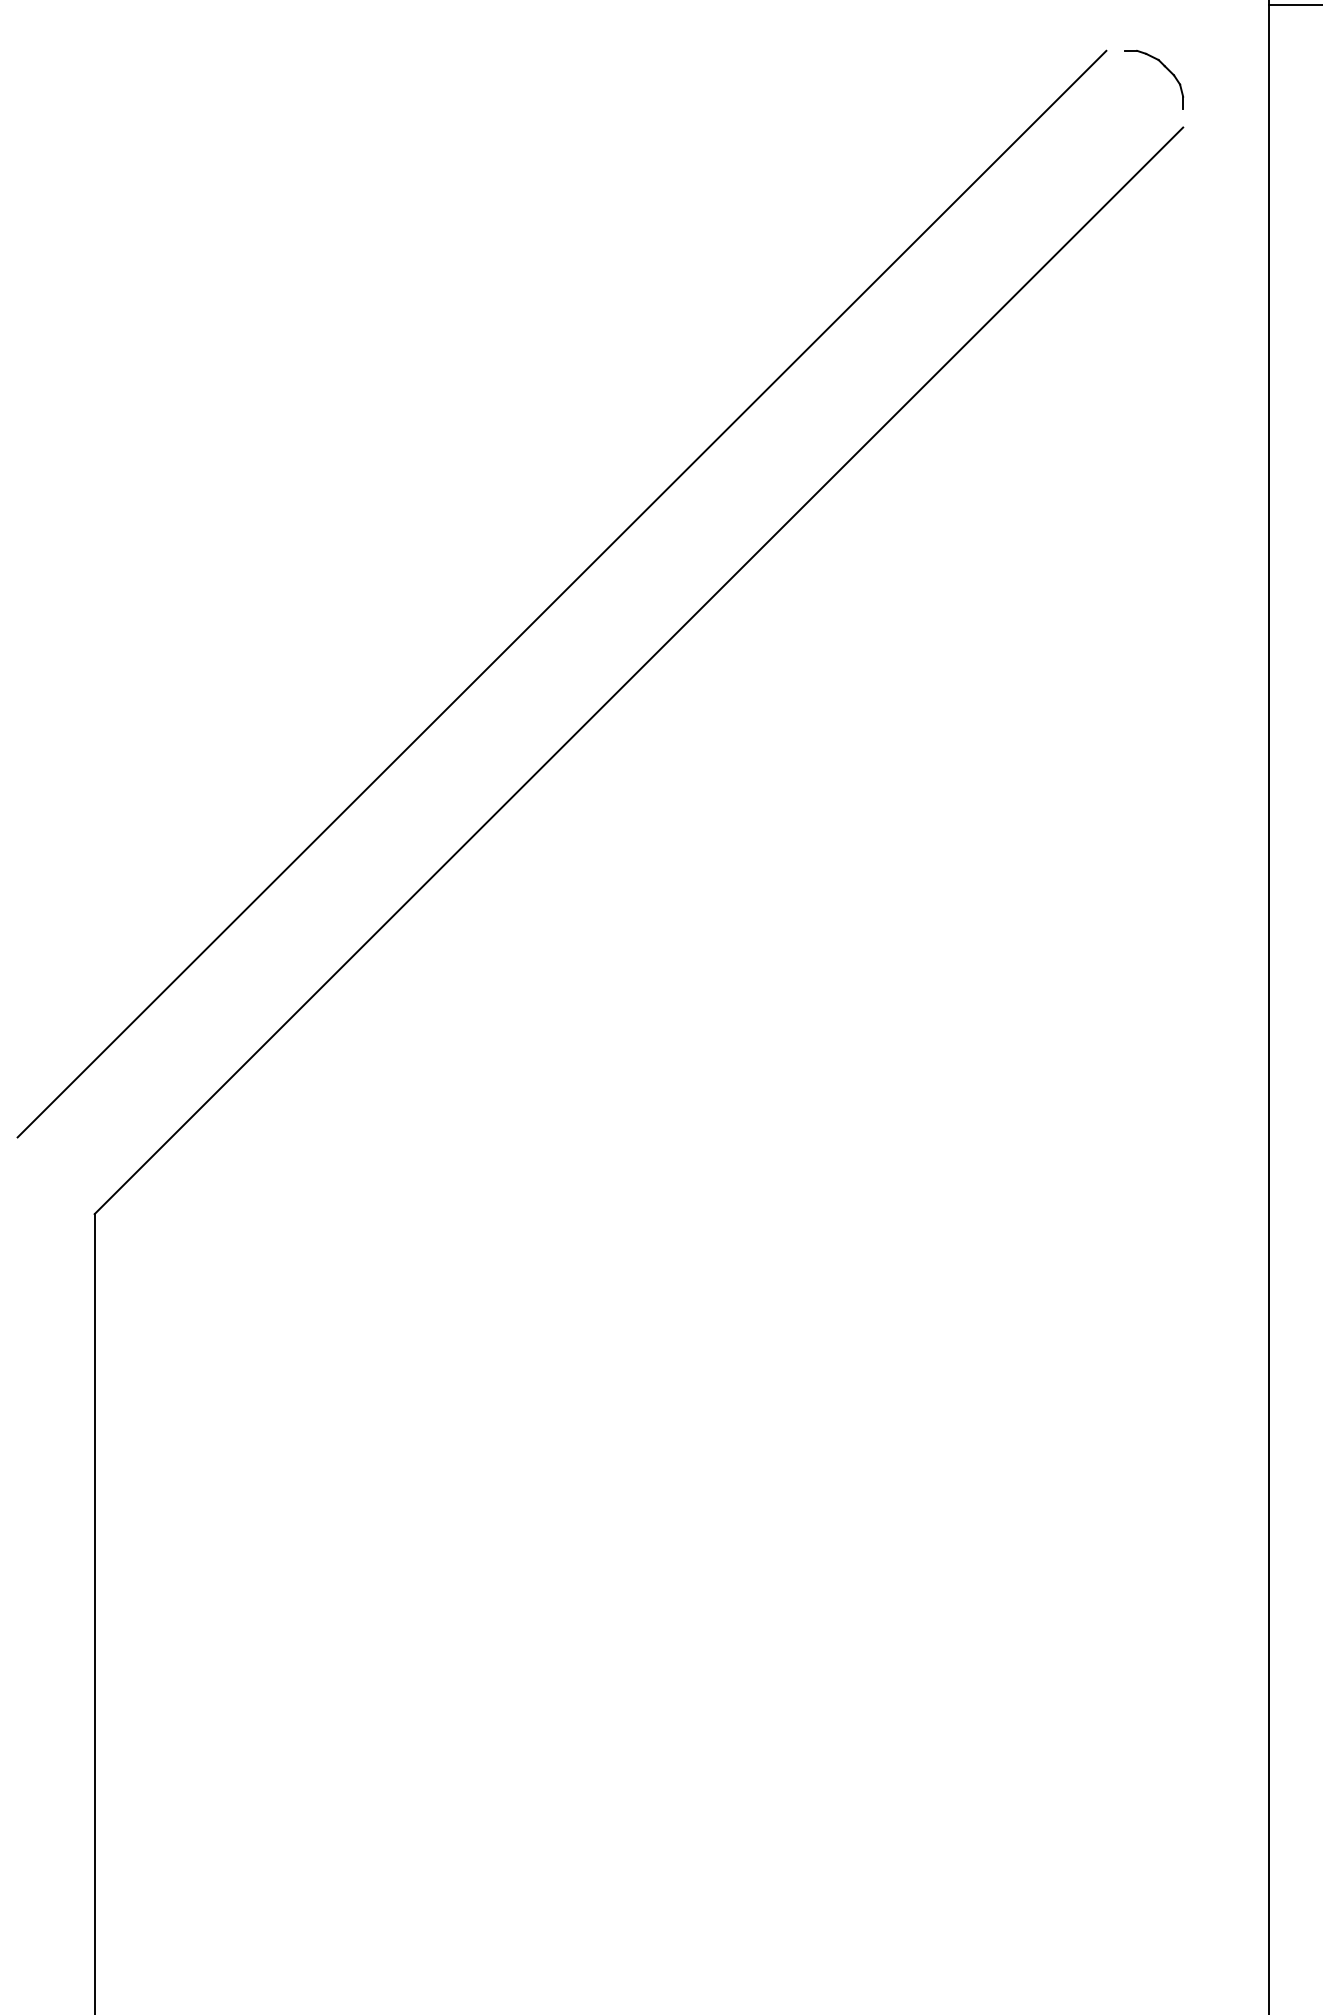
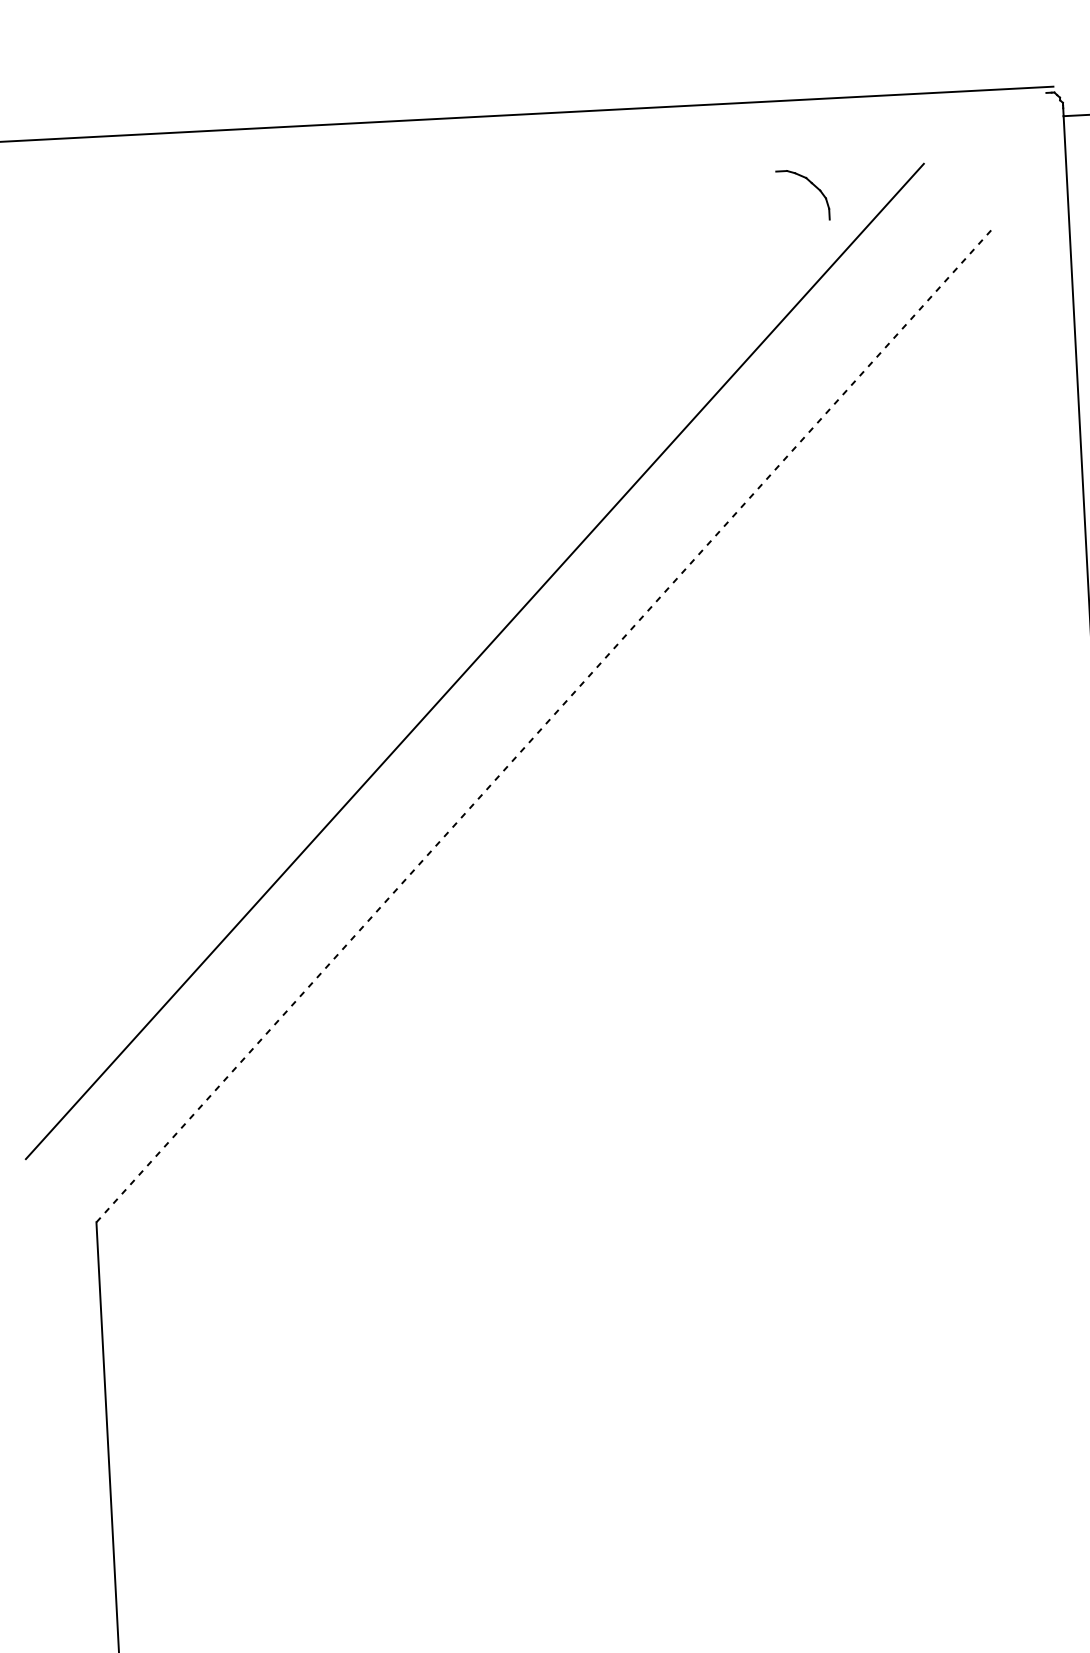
part: (1165, 68) -> (812, 185), moved
line: (639, 670) -> (545, 724), solid -> dashed

